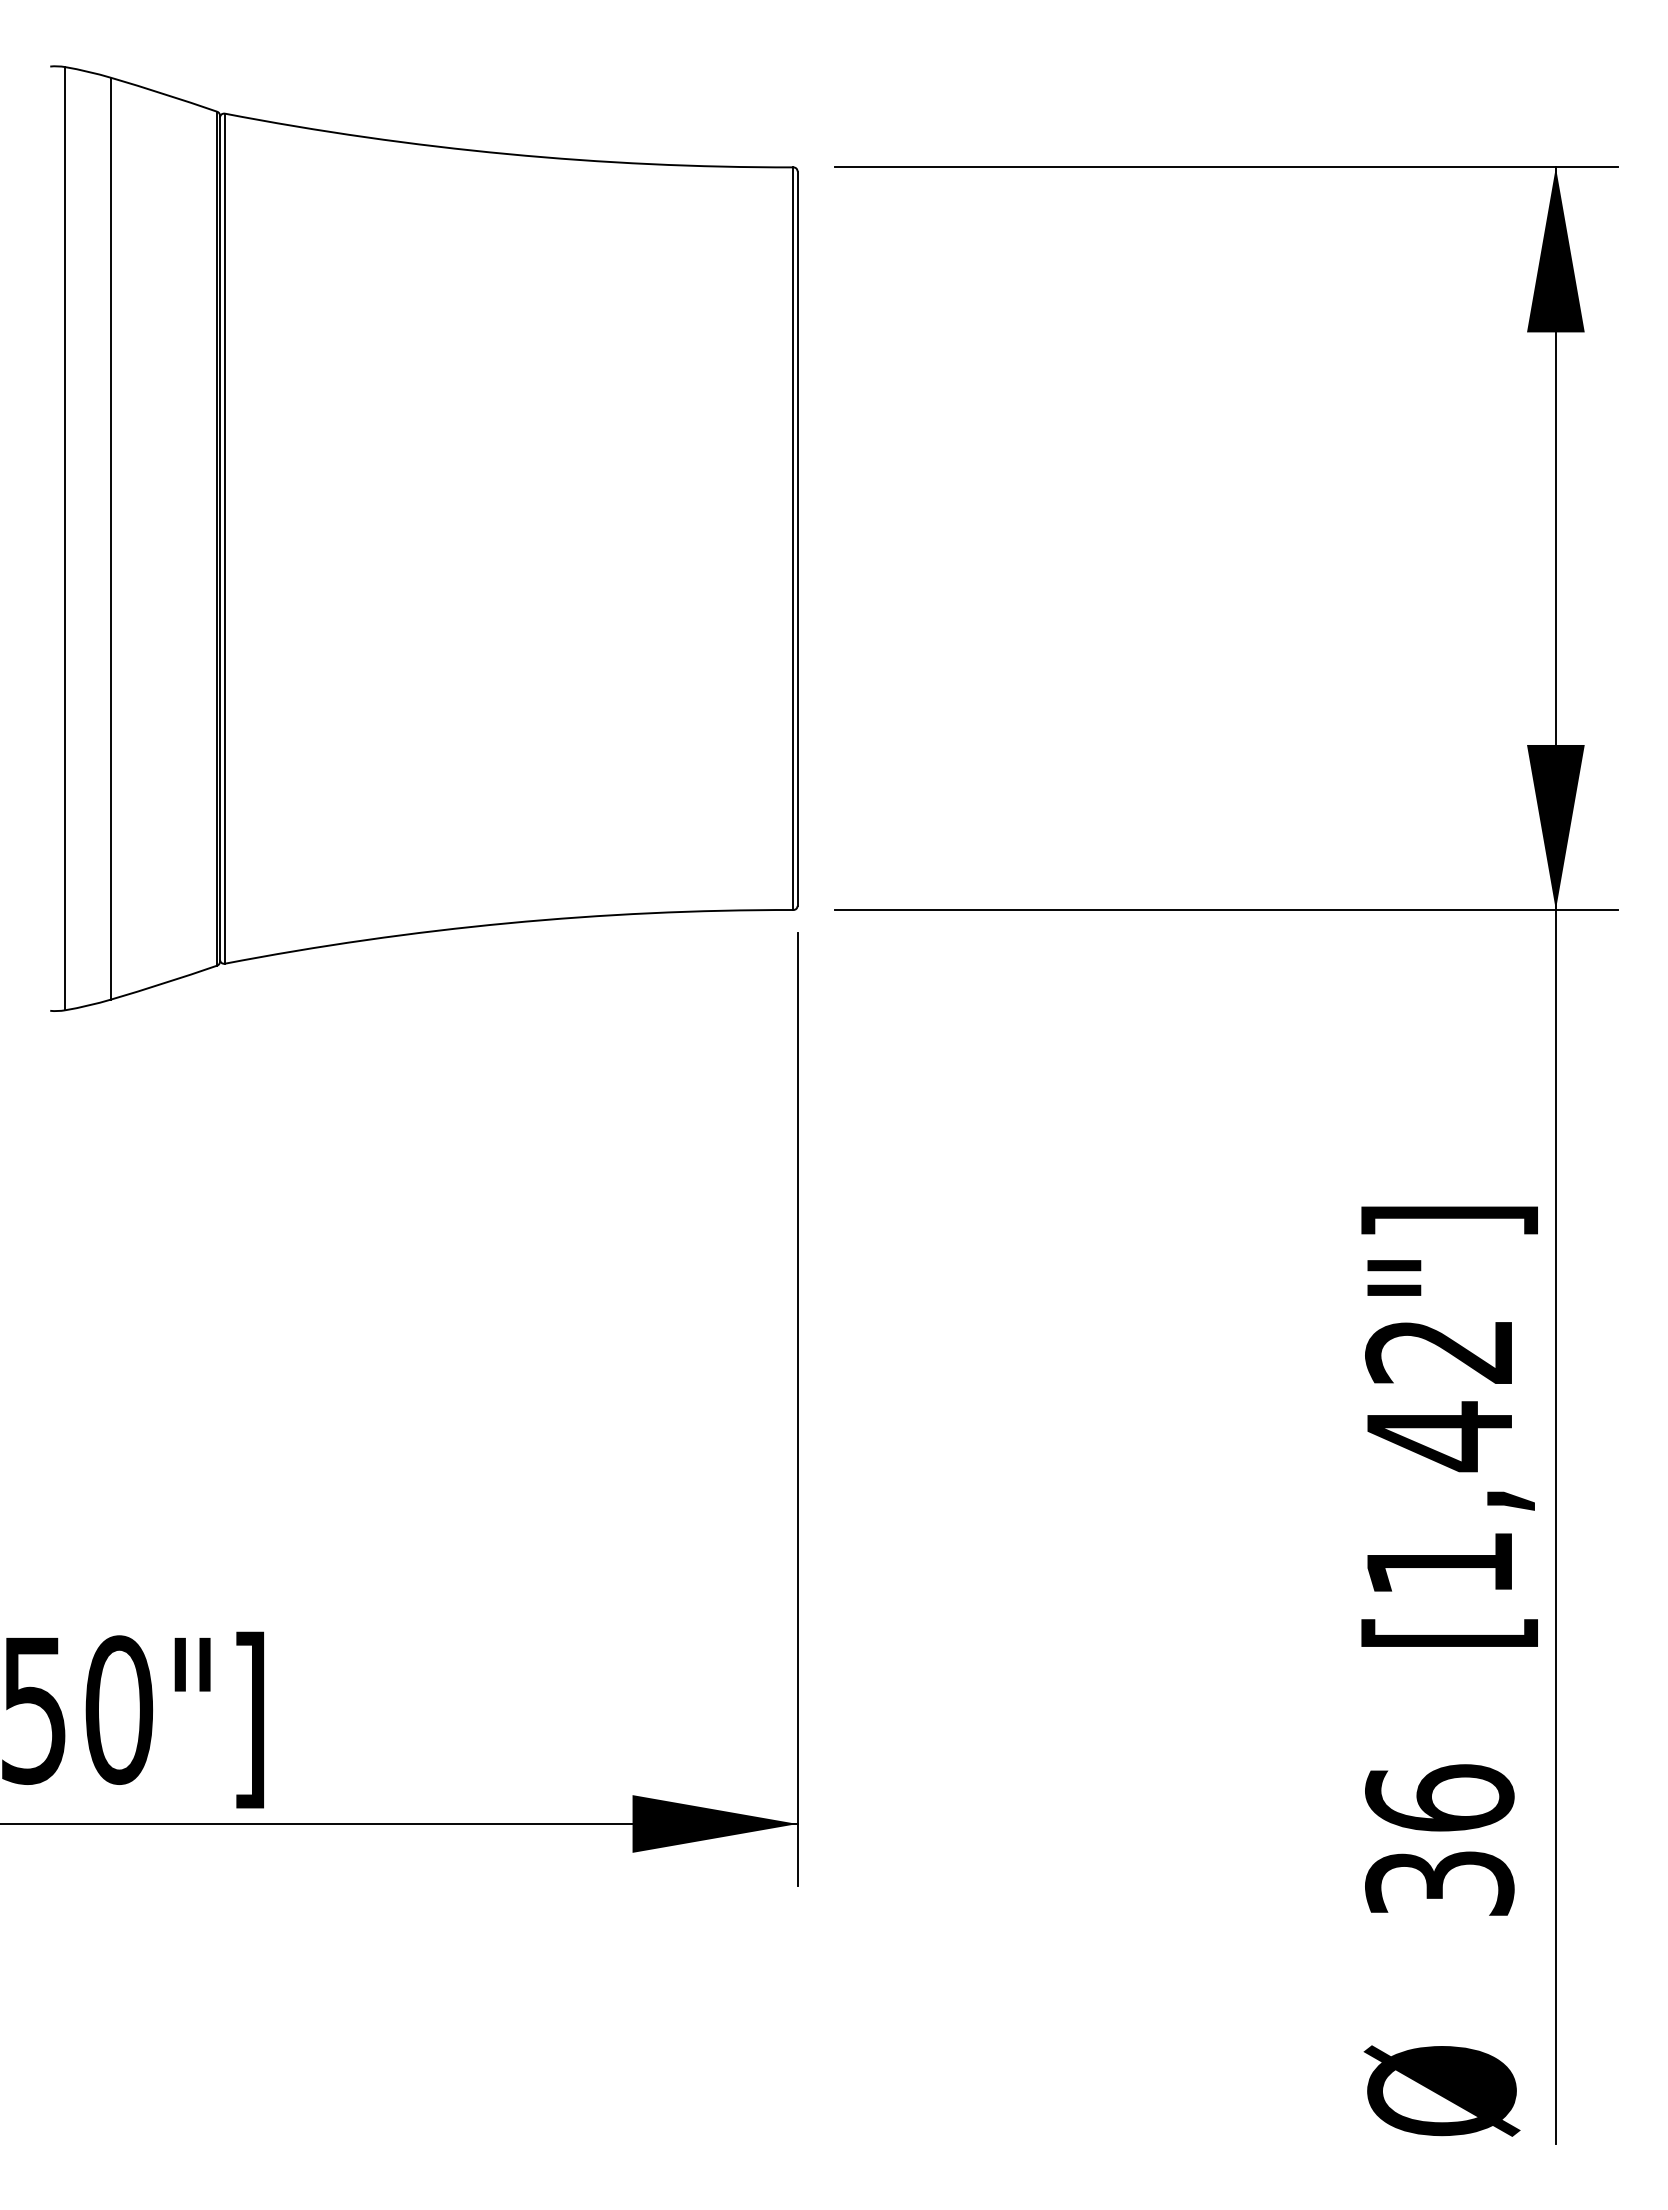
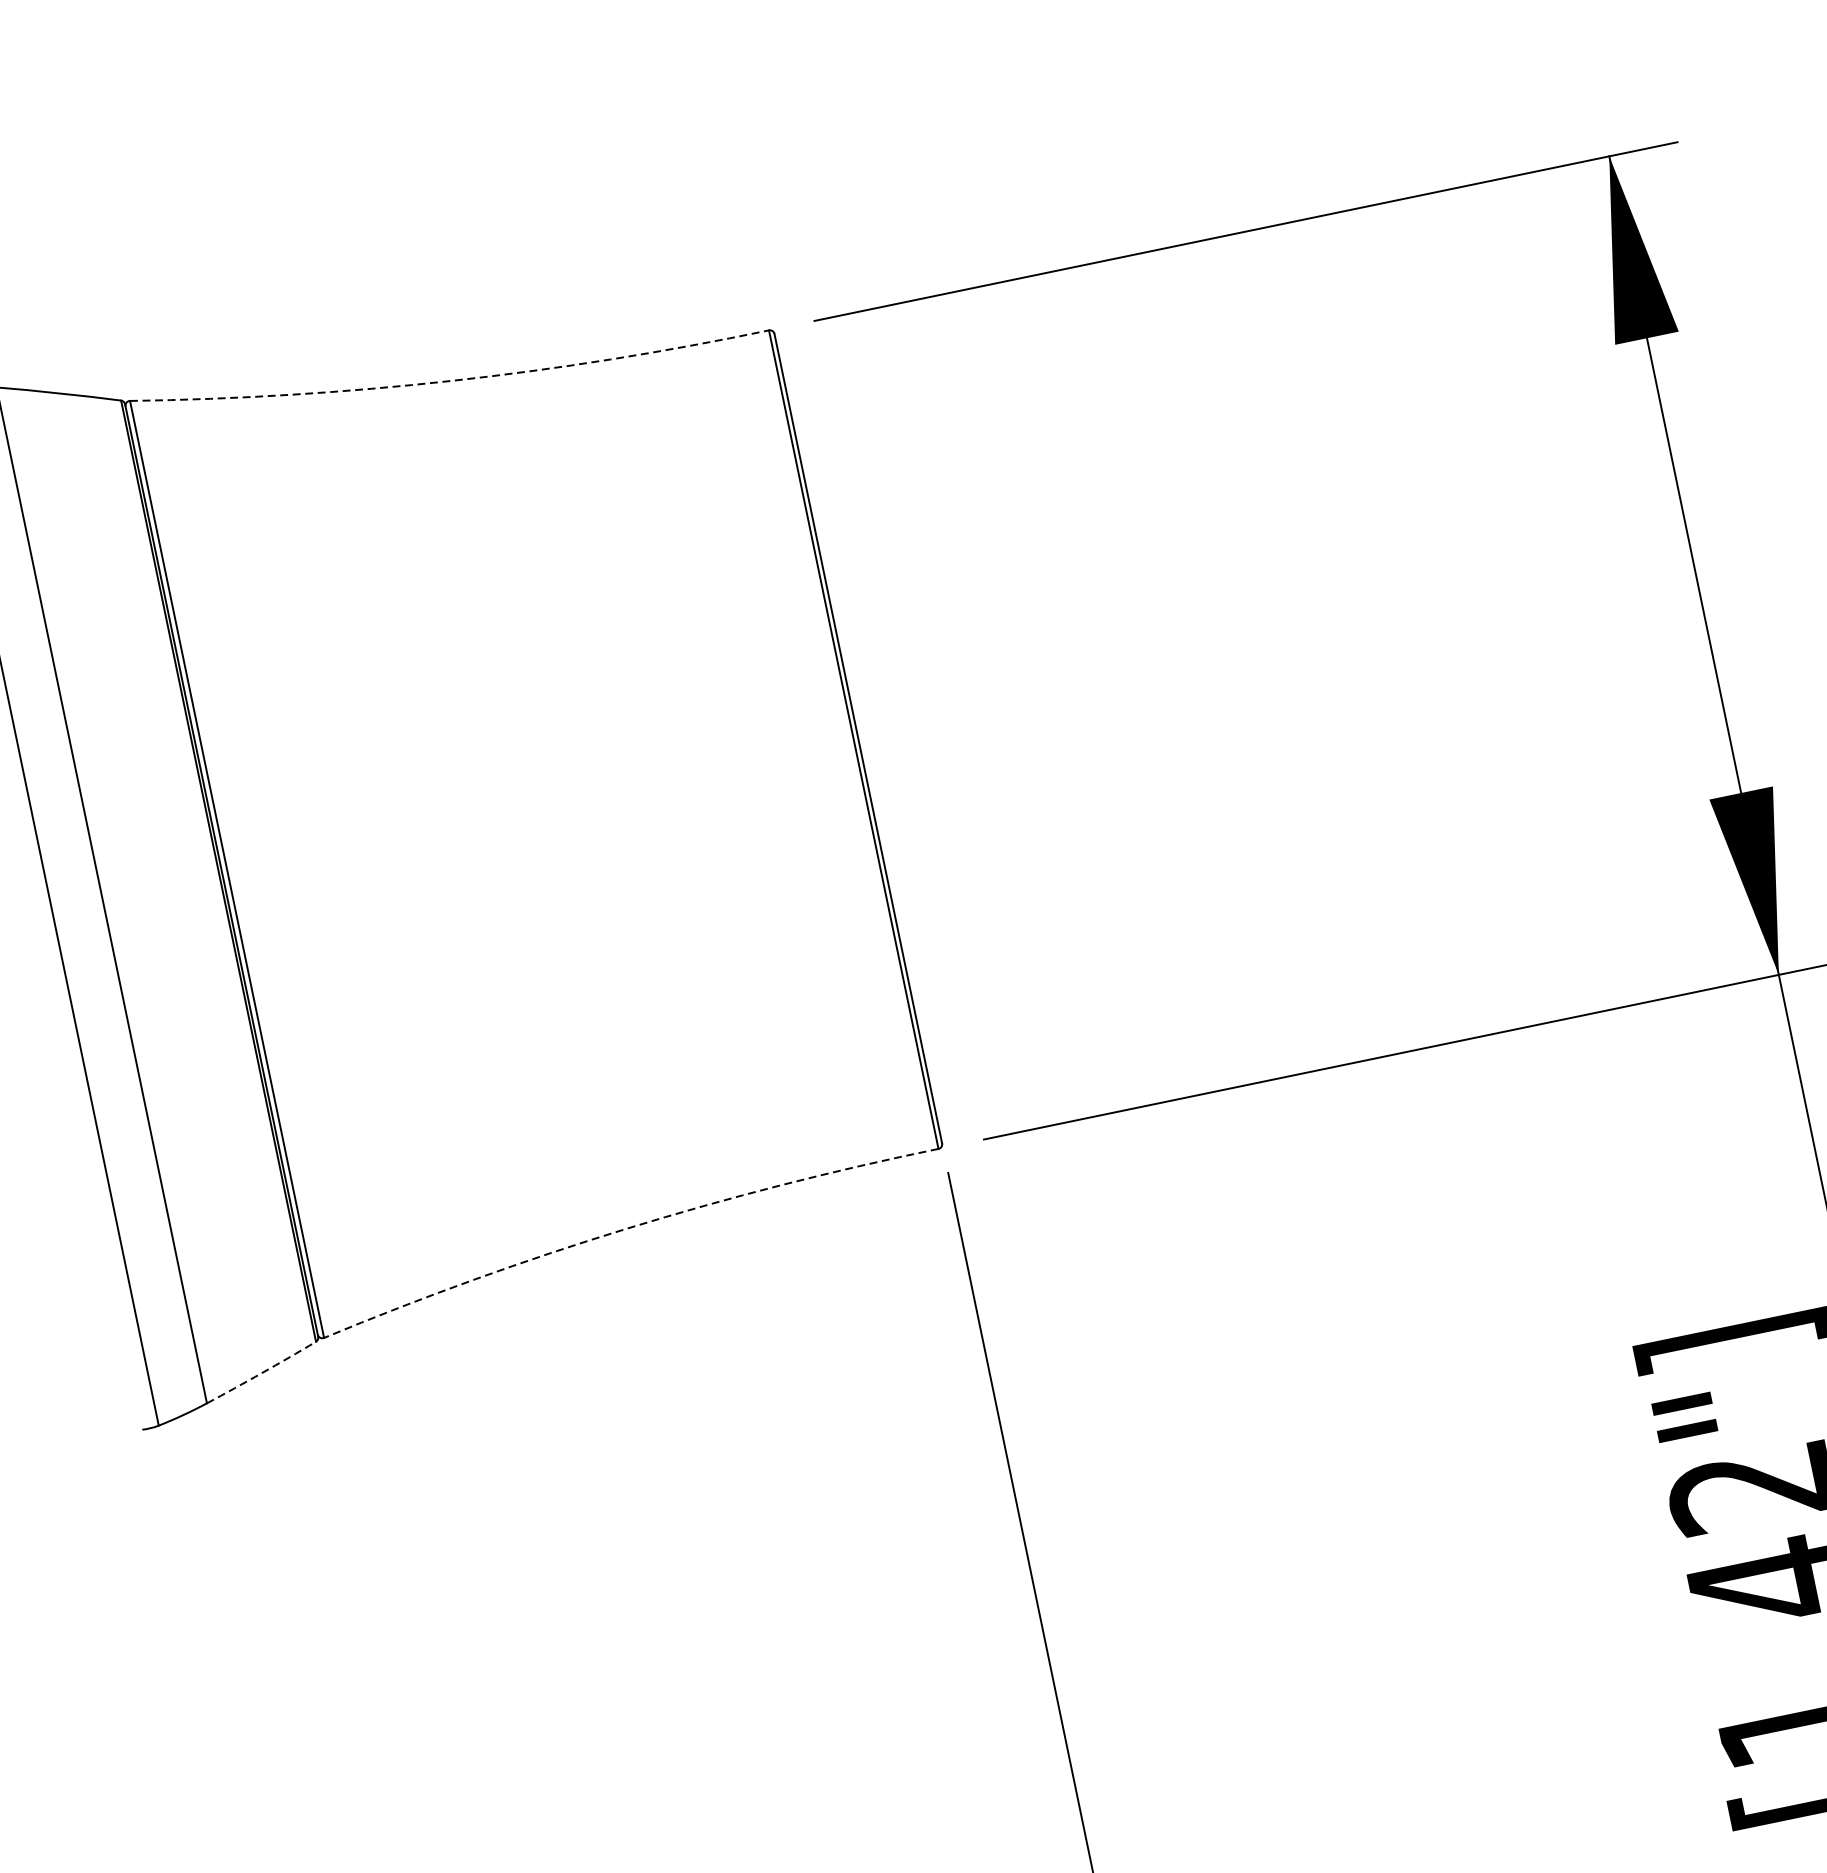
arc: (507, 154) -> (450, 381), solid -> dashed
arc: (507, 923) -> (626, 1229), solid -> dashed
arc: (164, 983) -> (262, 1373), solid -> dashed

